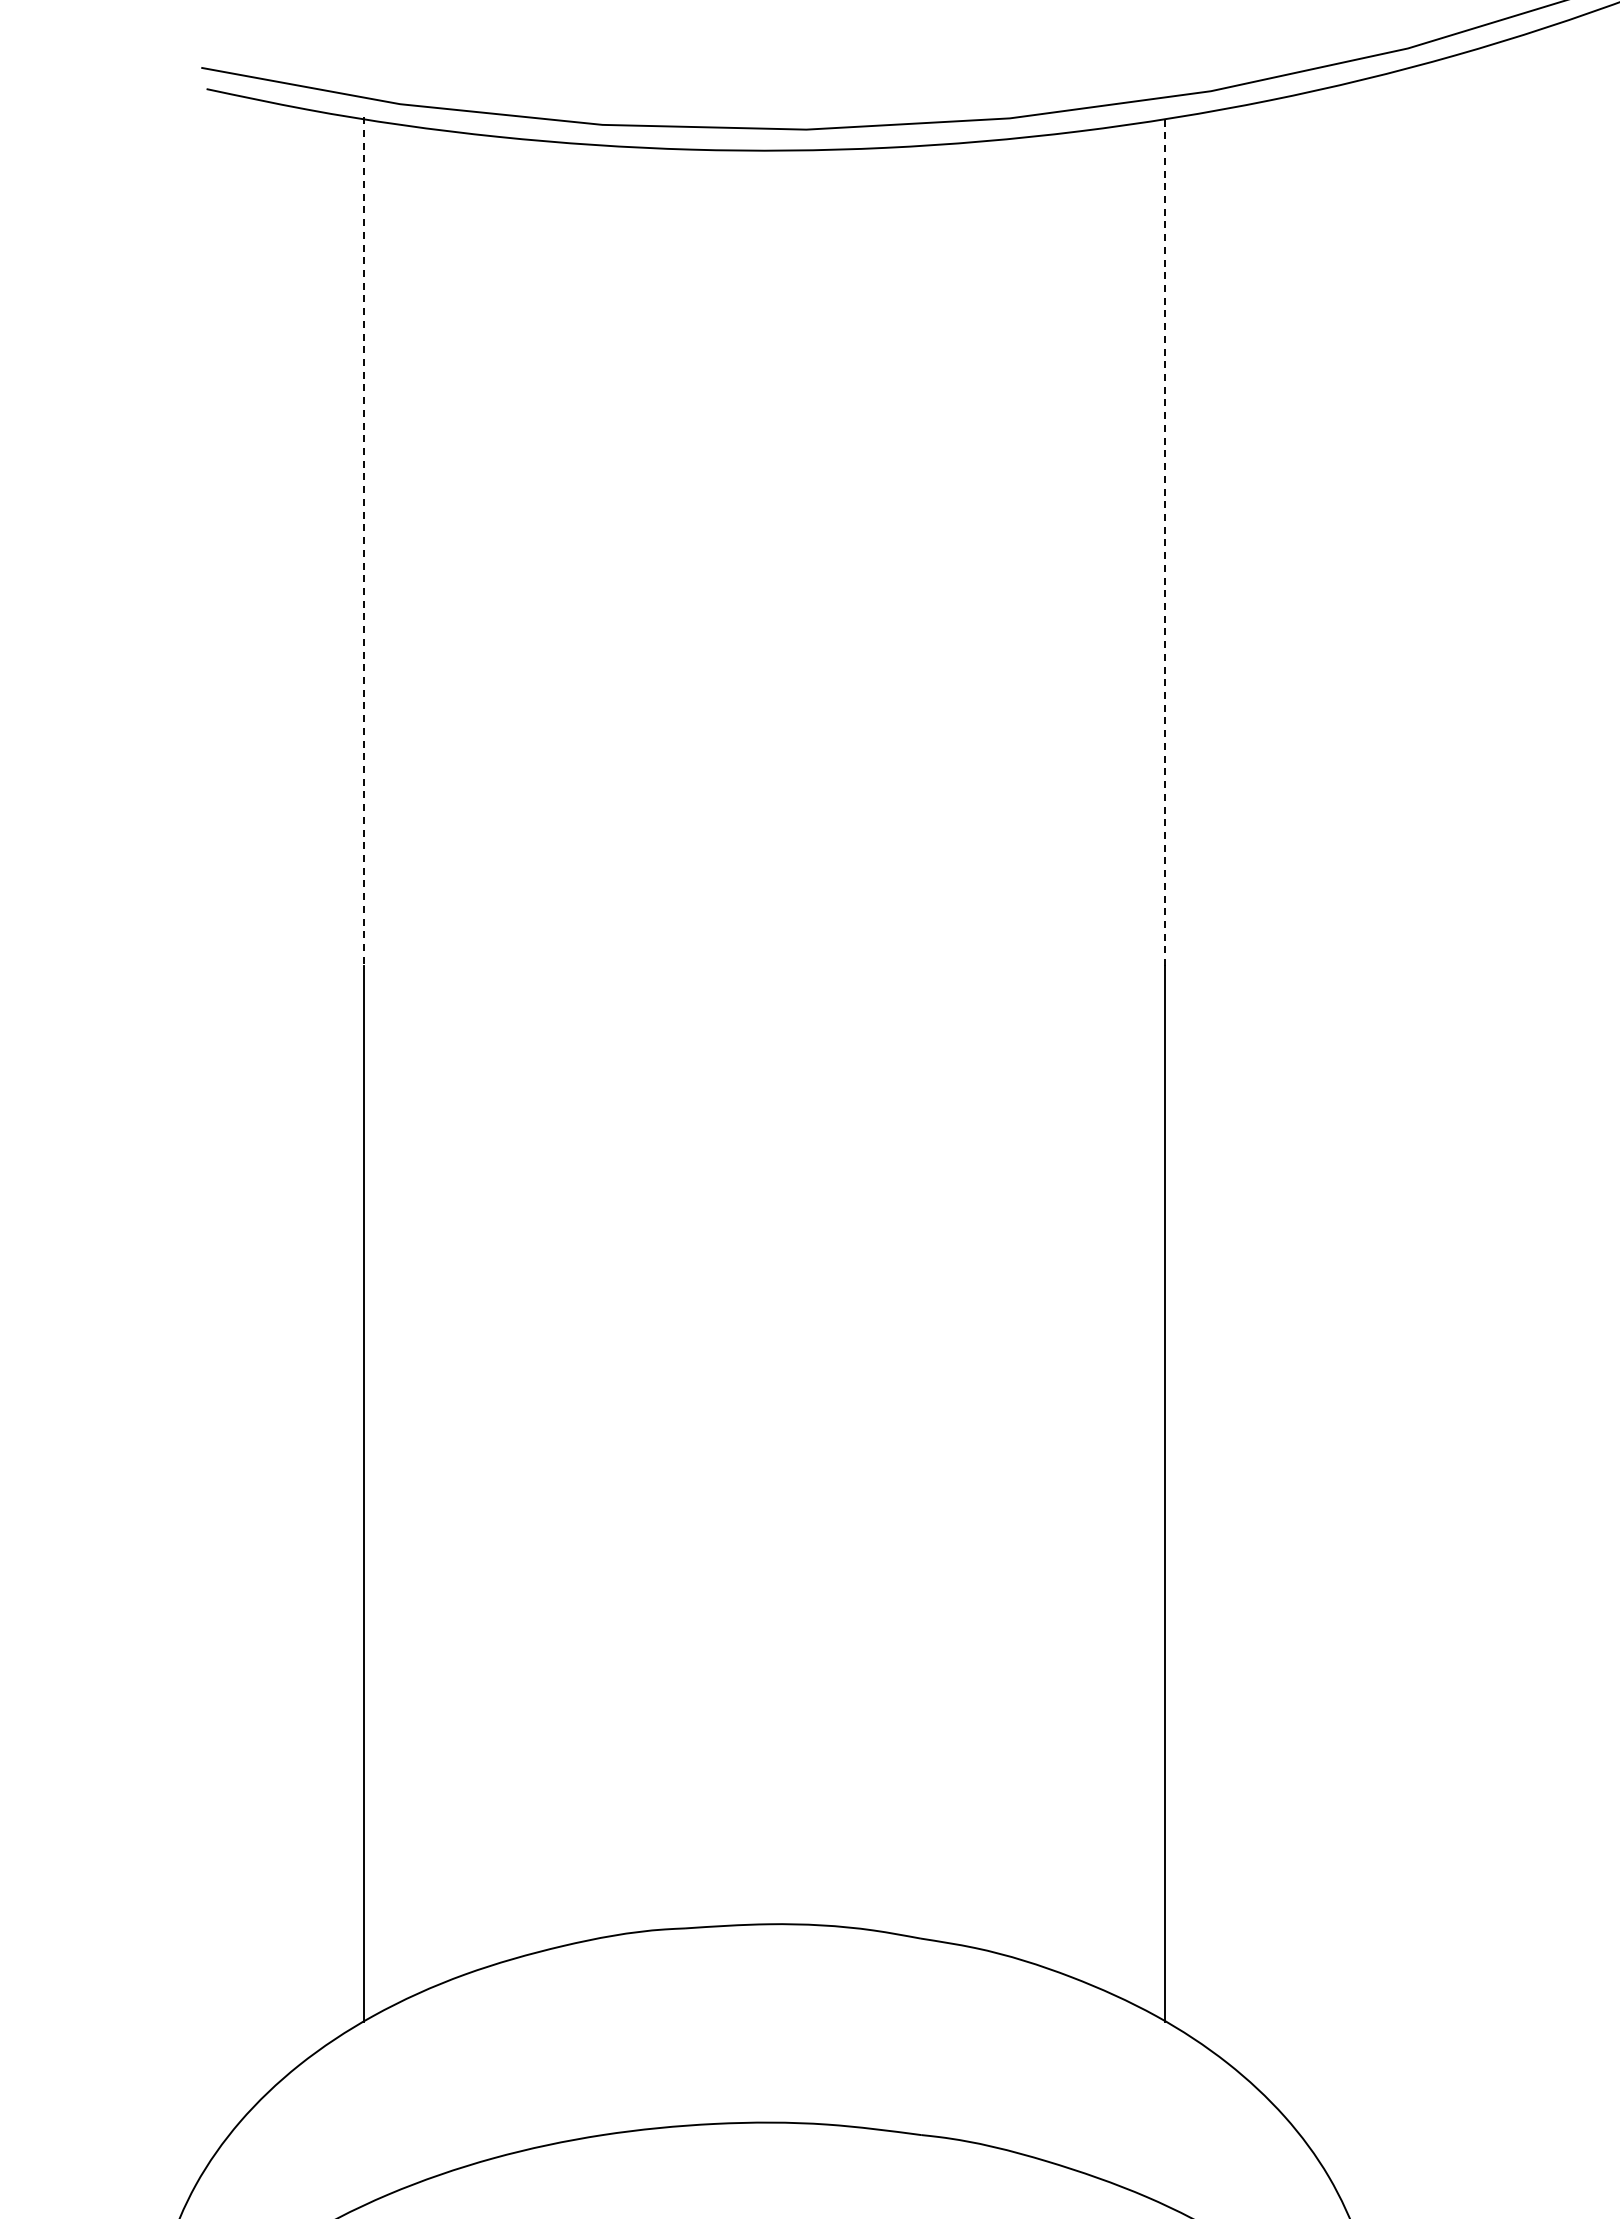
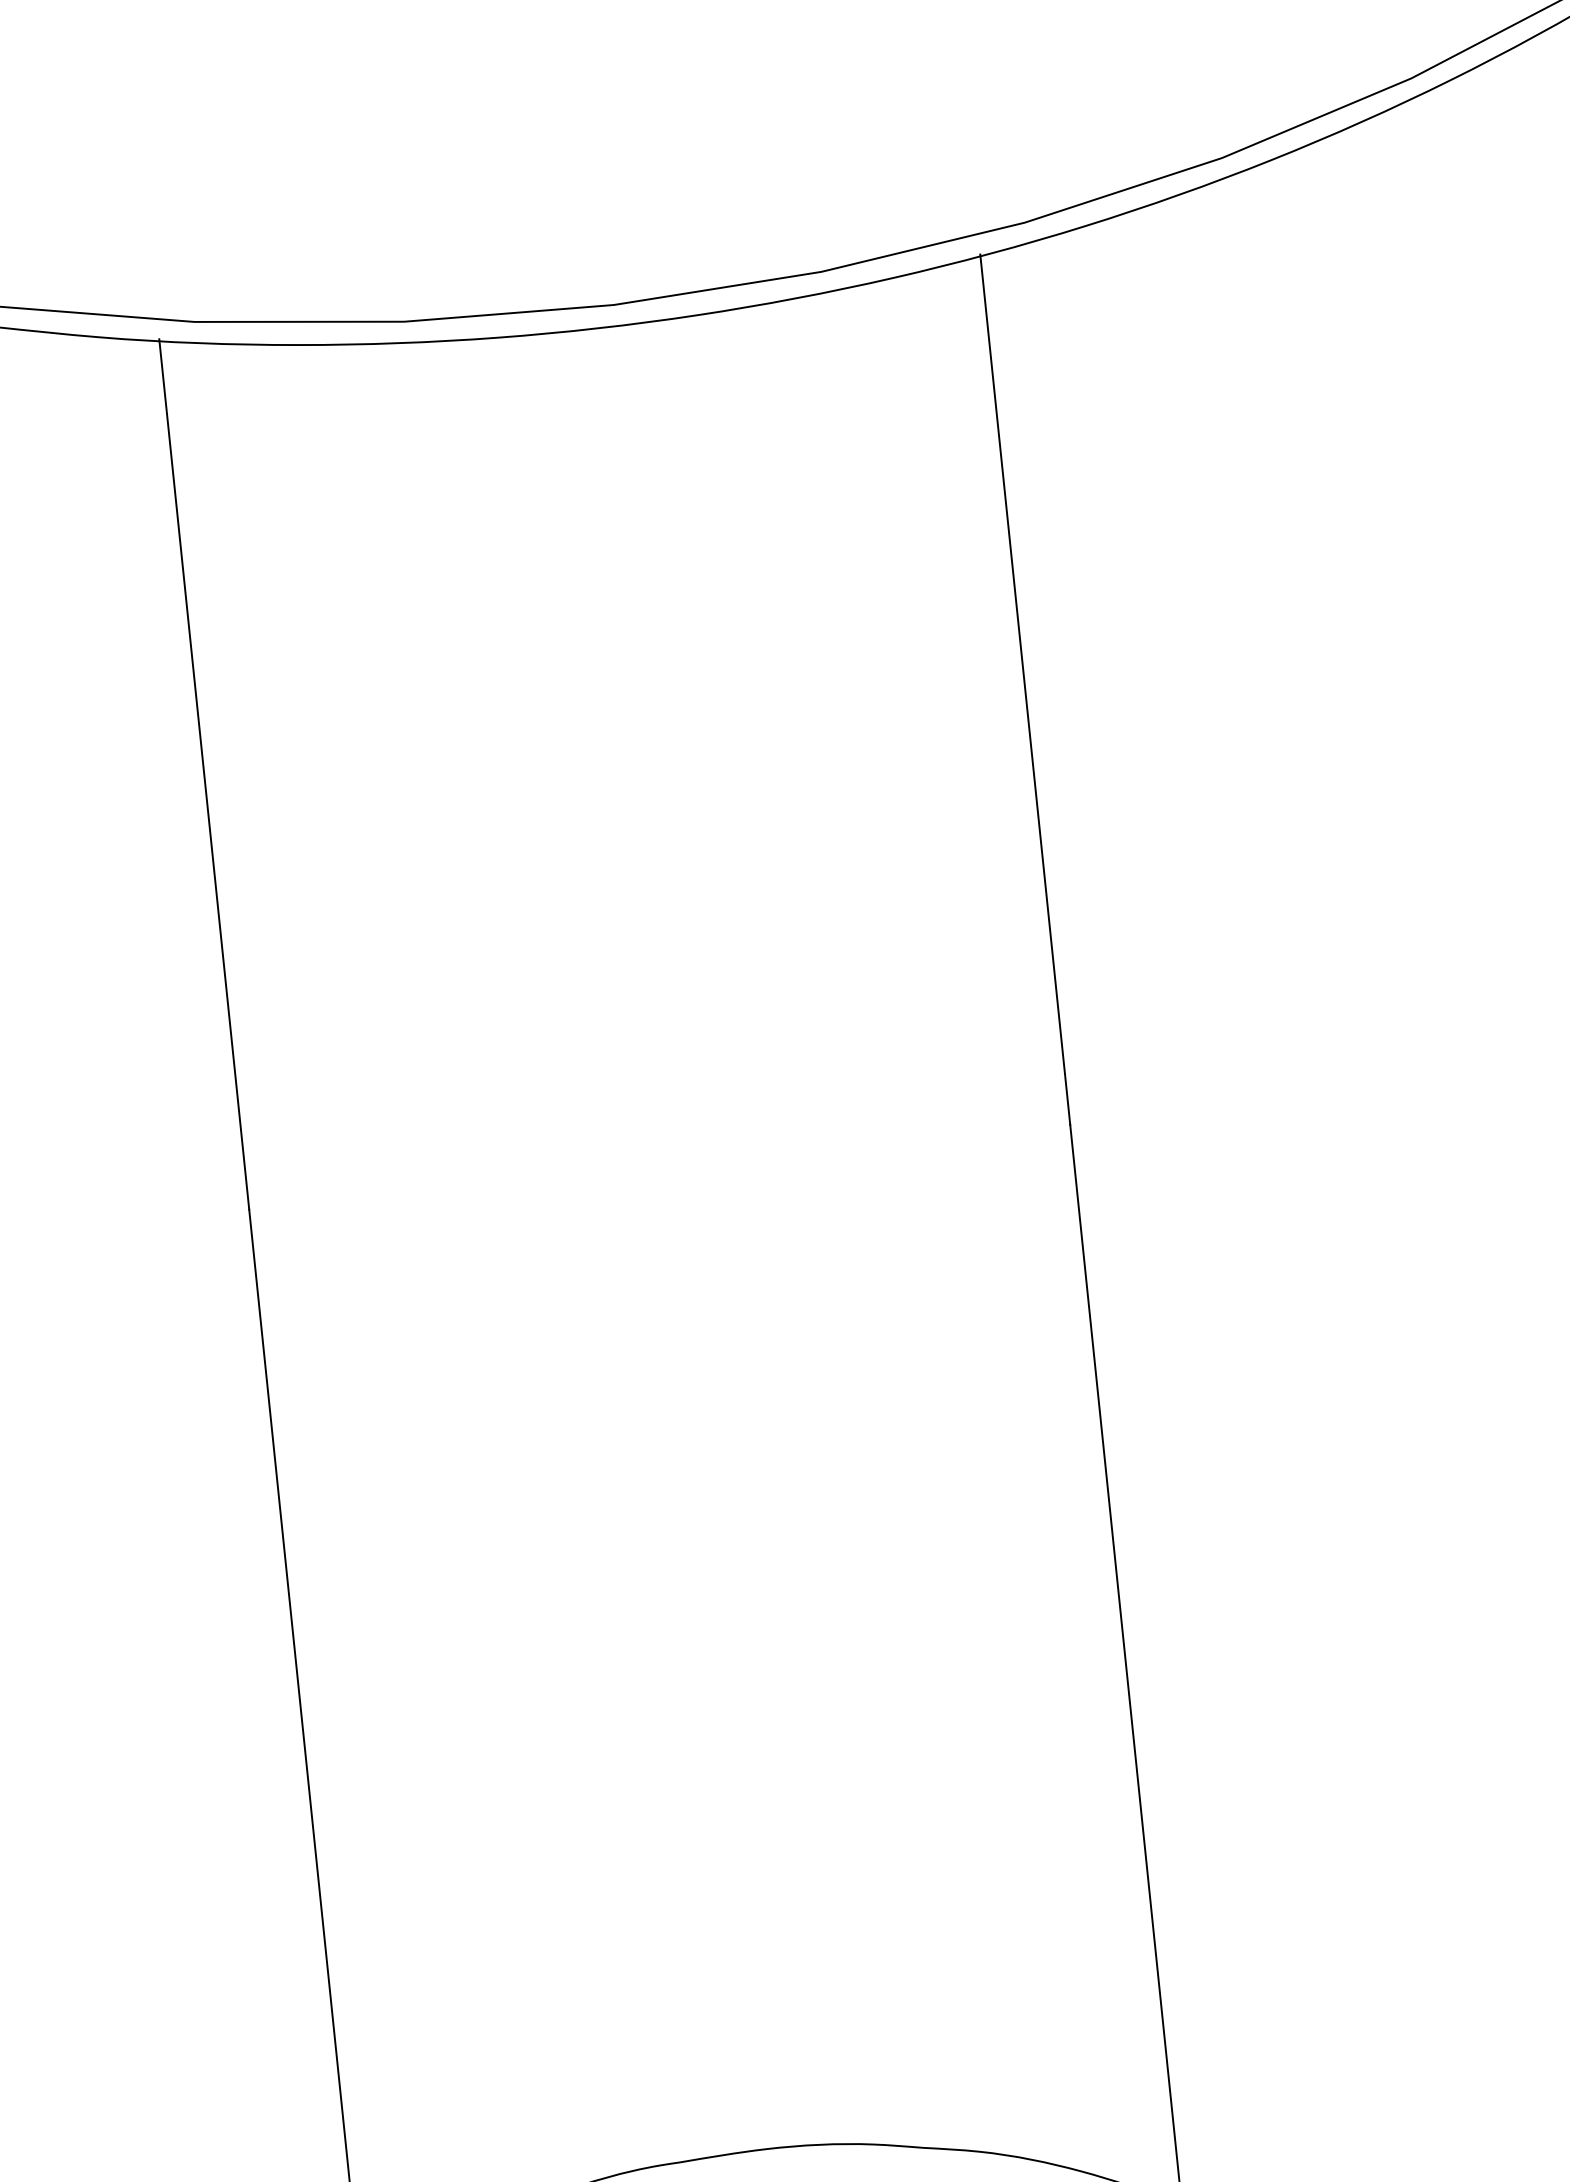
line: (1165, 541) -> (1025, 689), dashed -> solid
line: (364, 542) -> (204, 775), dashed -> solid

